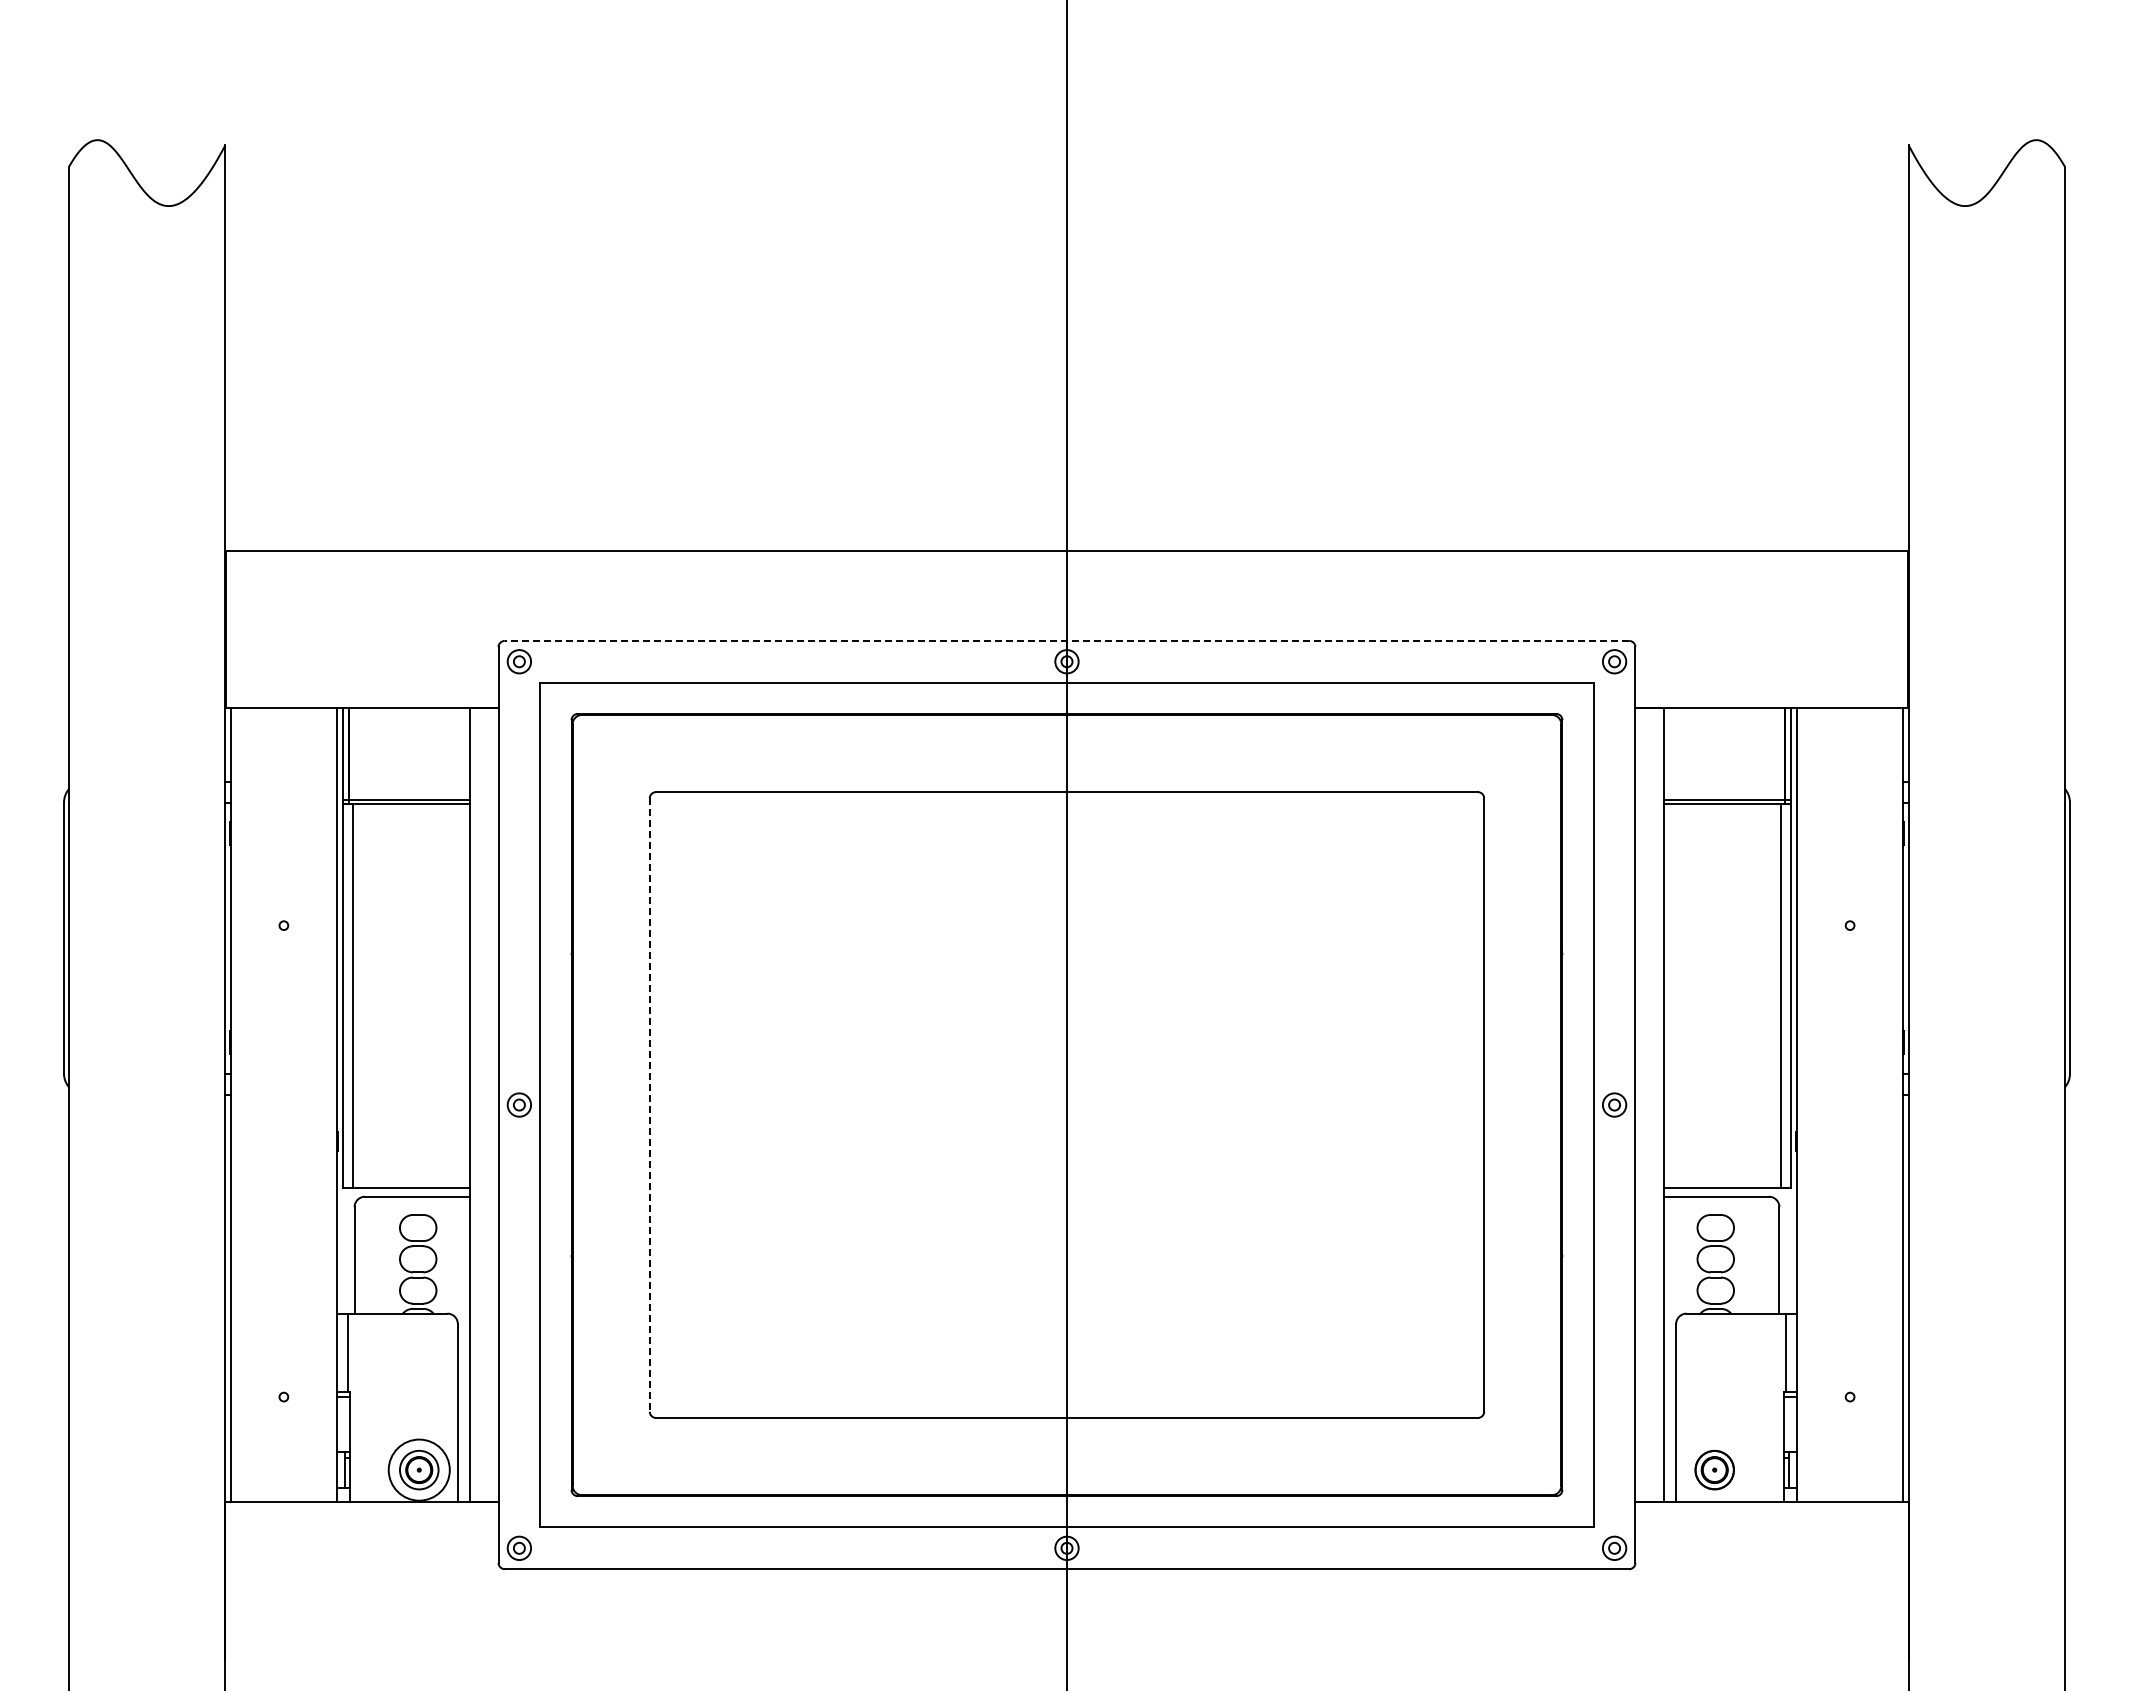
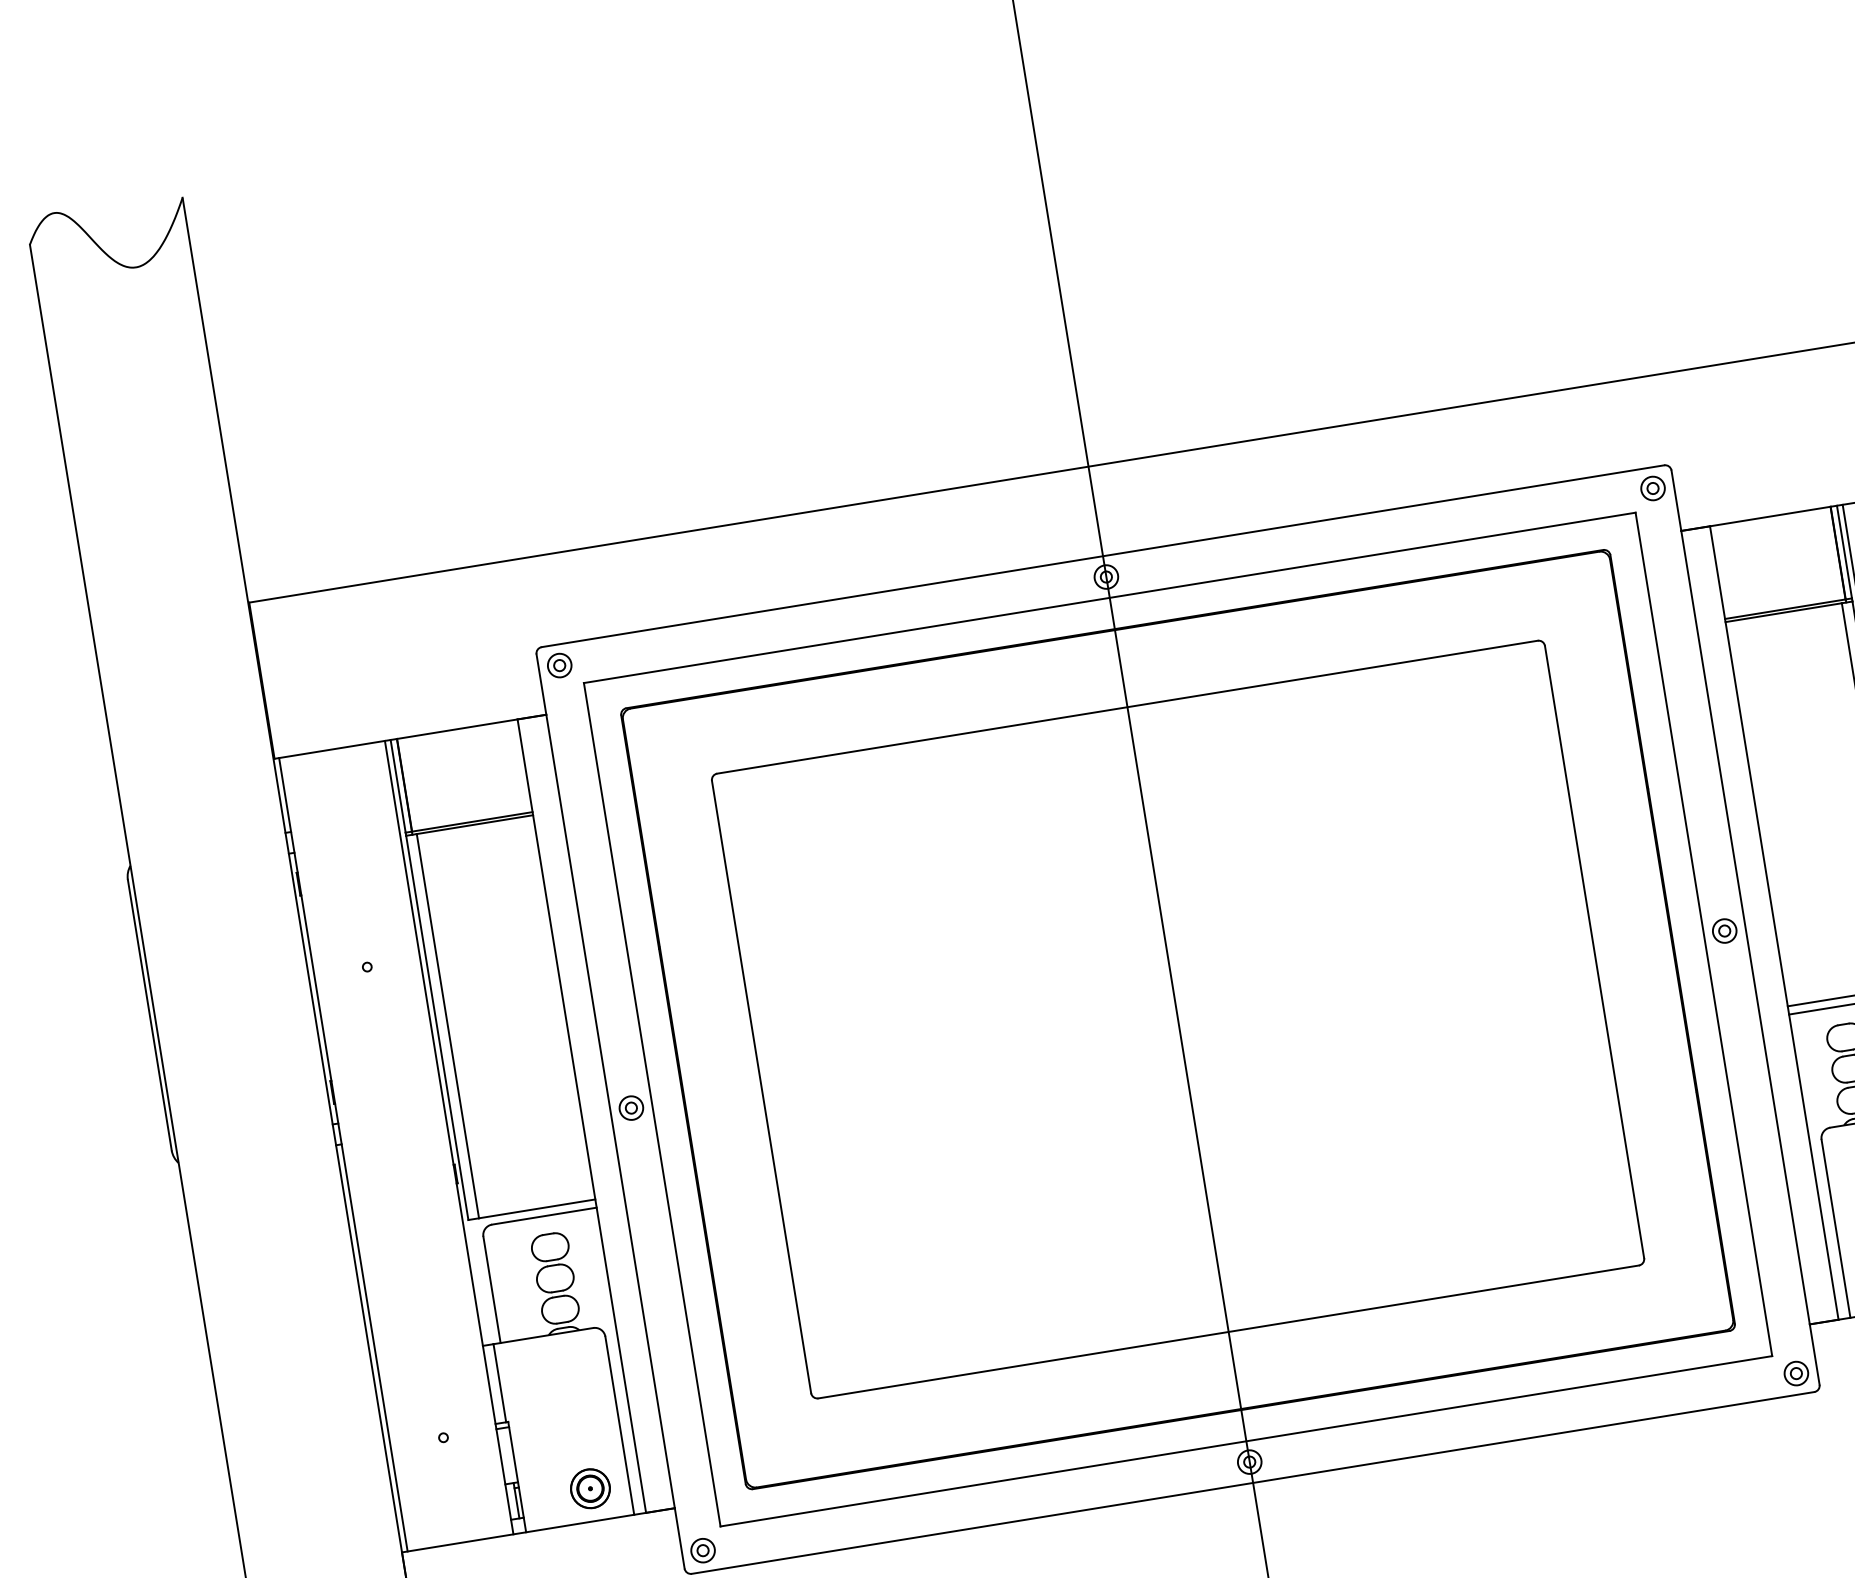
line: (1066, 640) -> (1102, 555), dashed -> solid
line: (649, 1105) -> (761, 1087), dashed -> solid
circle: (419, 1470) -> (590, 1489), size x0.62

